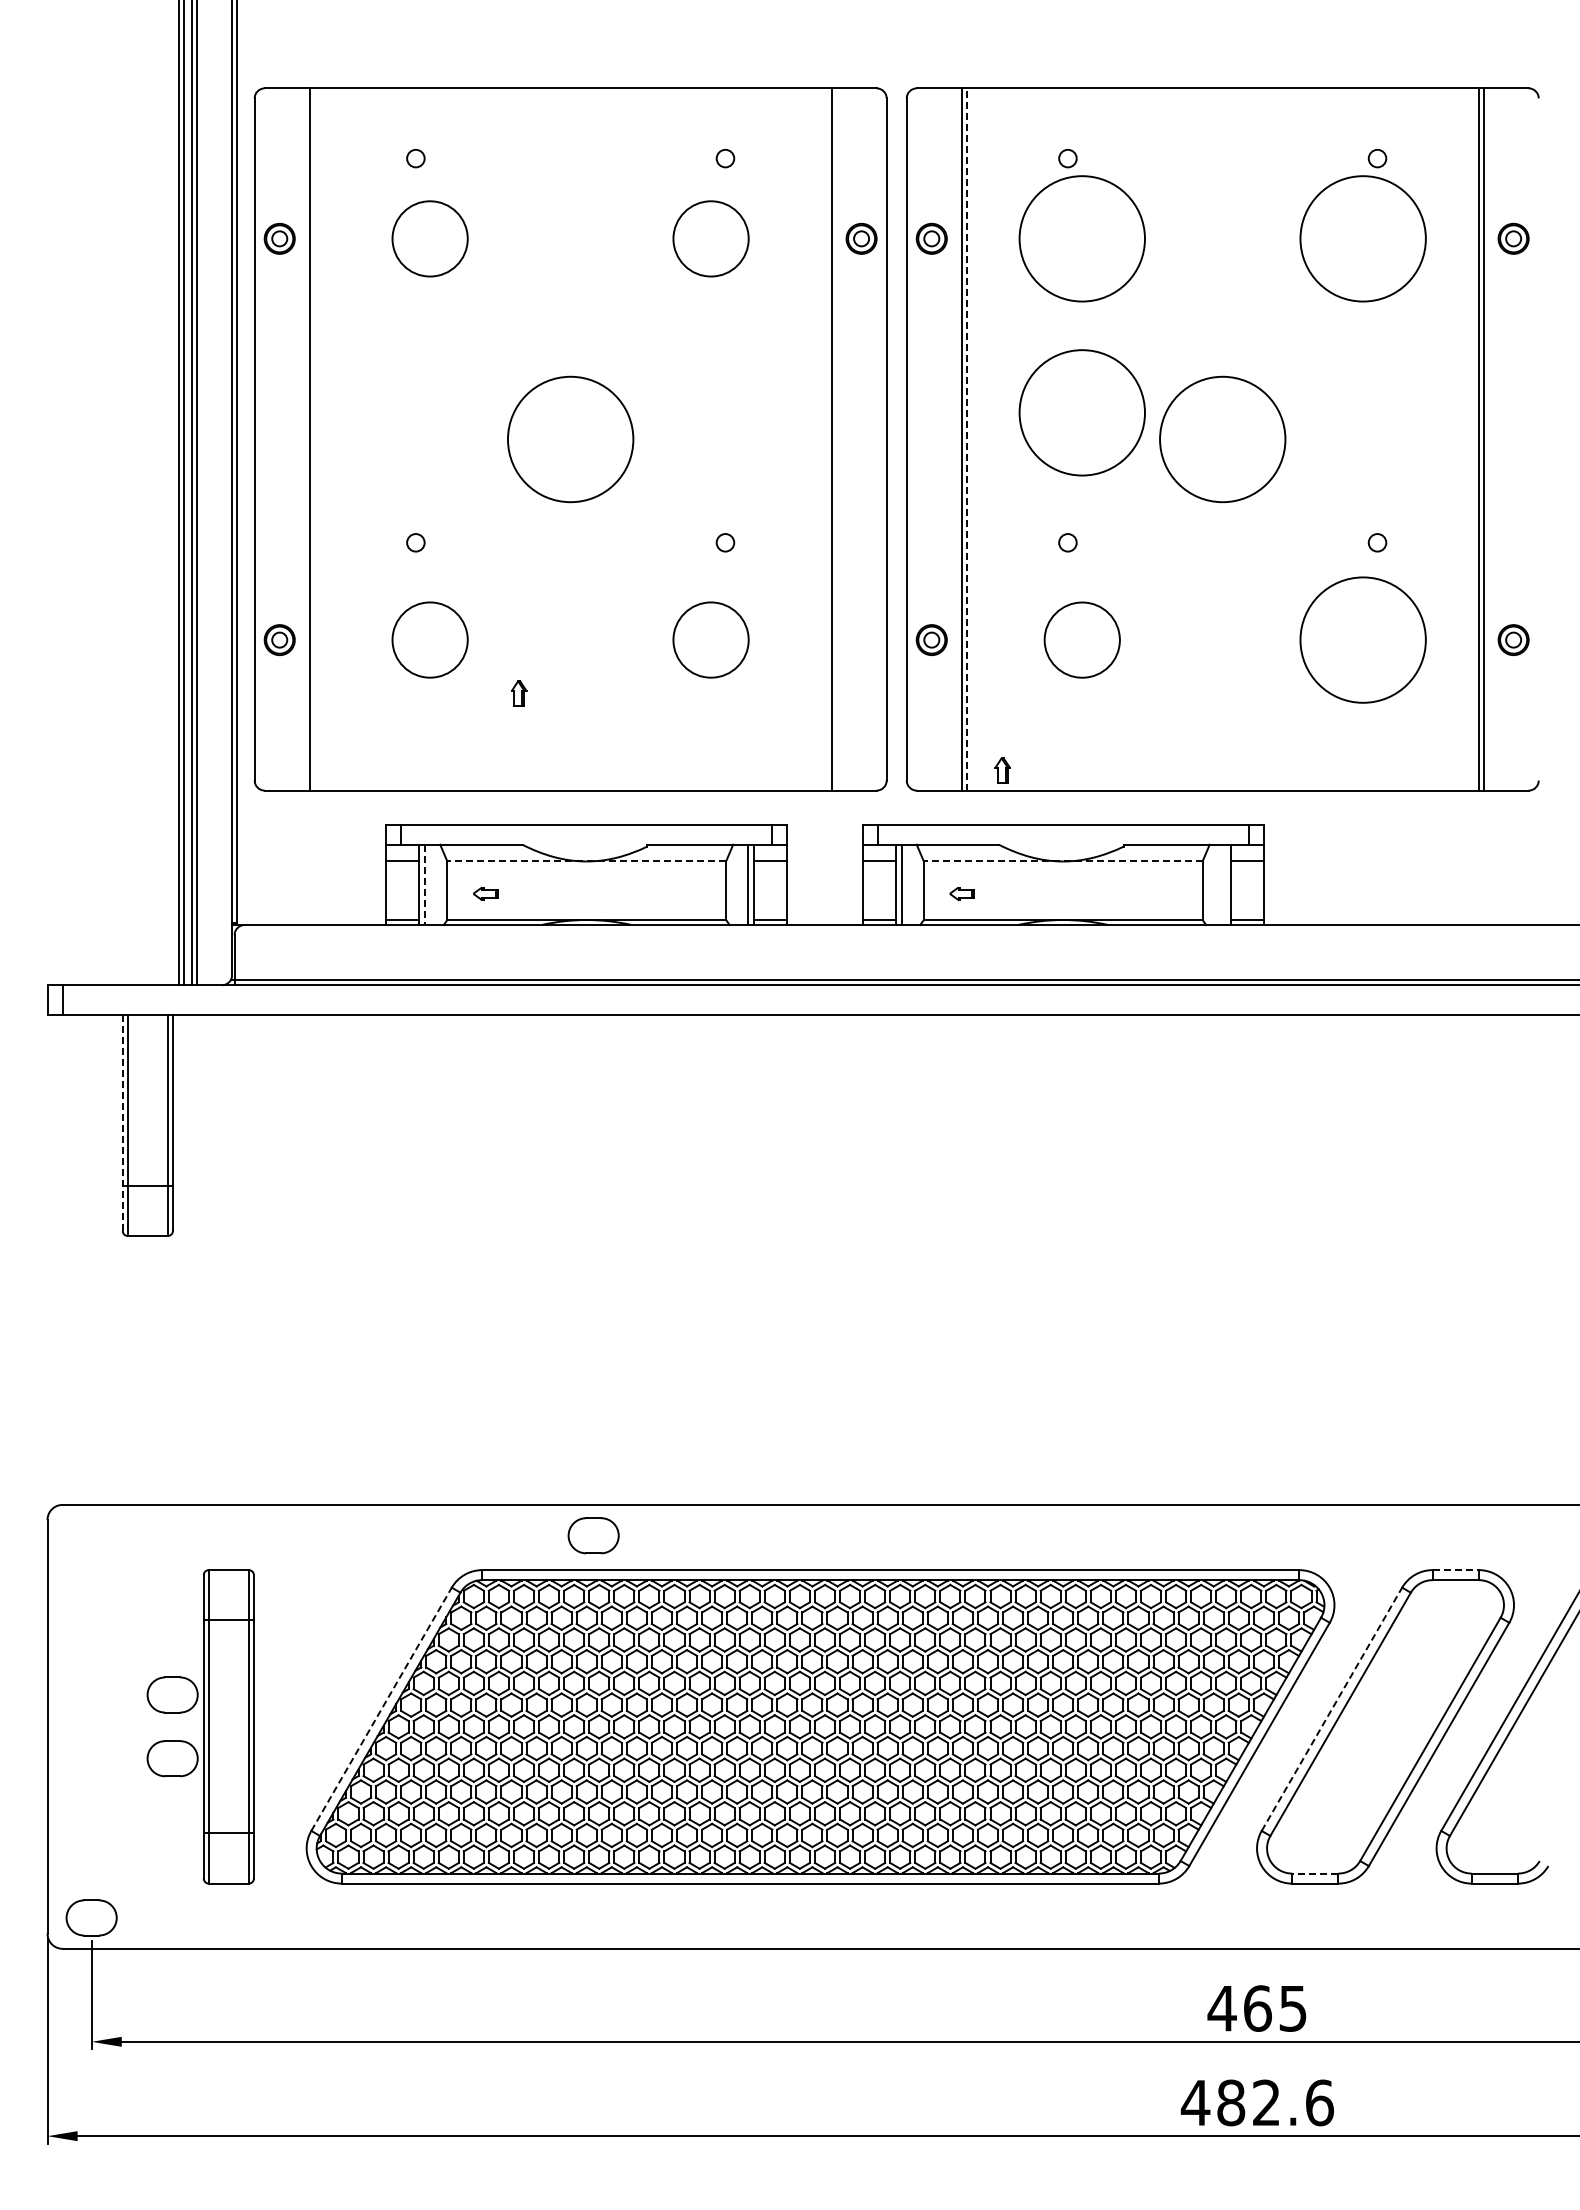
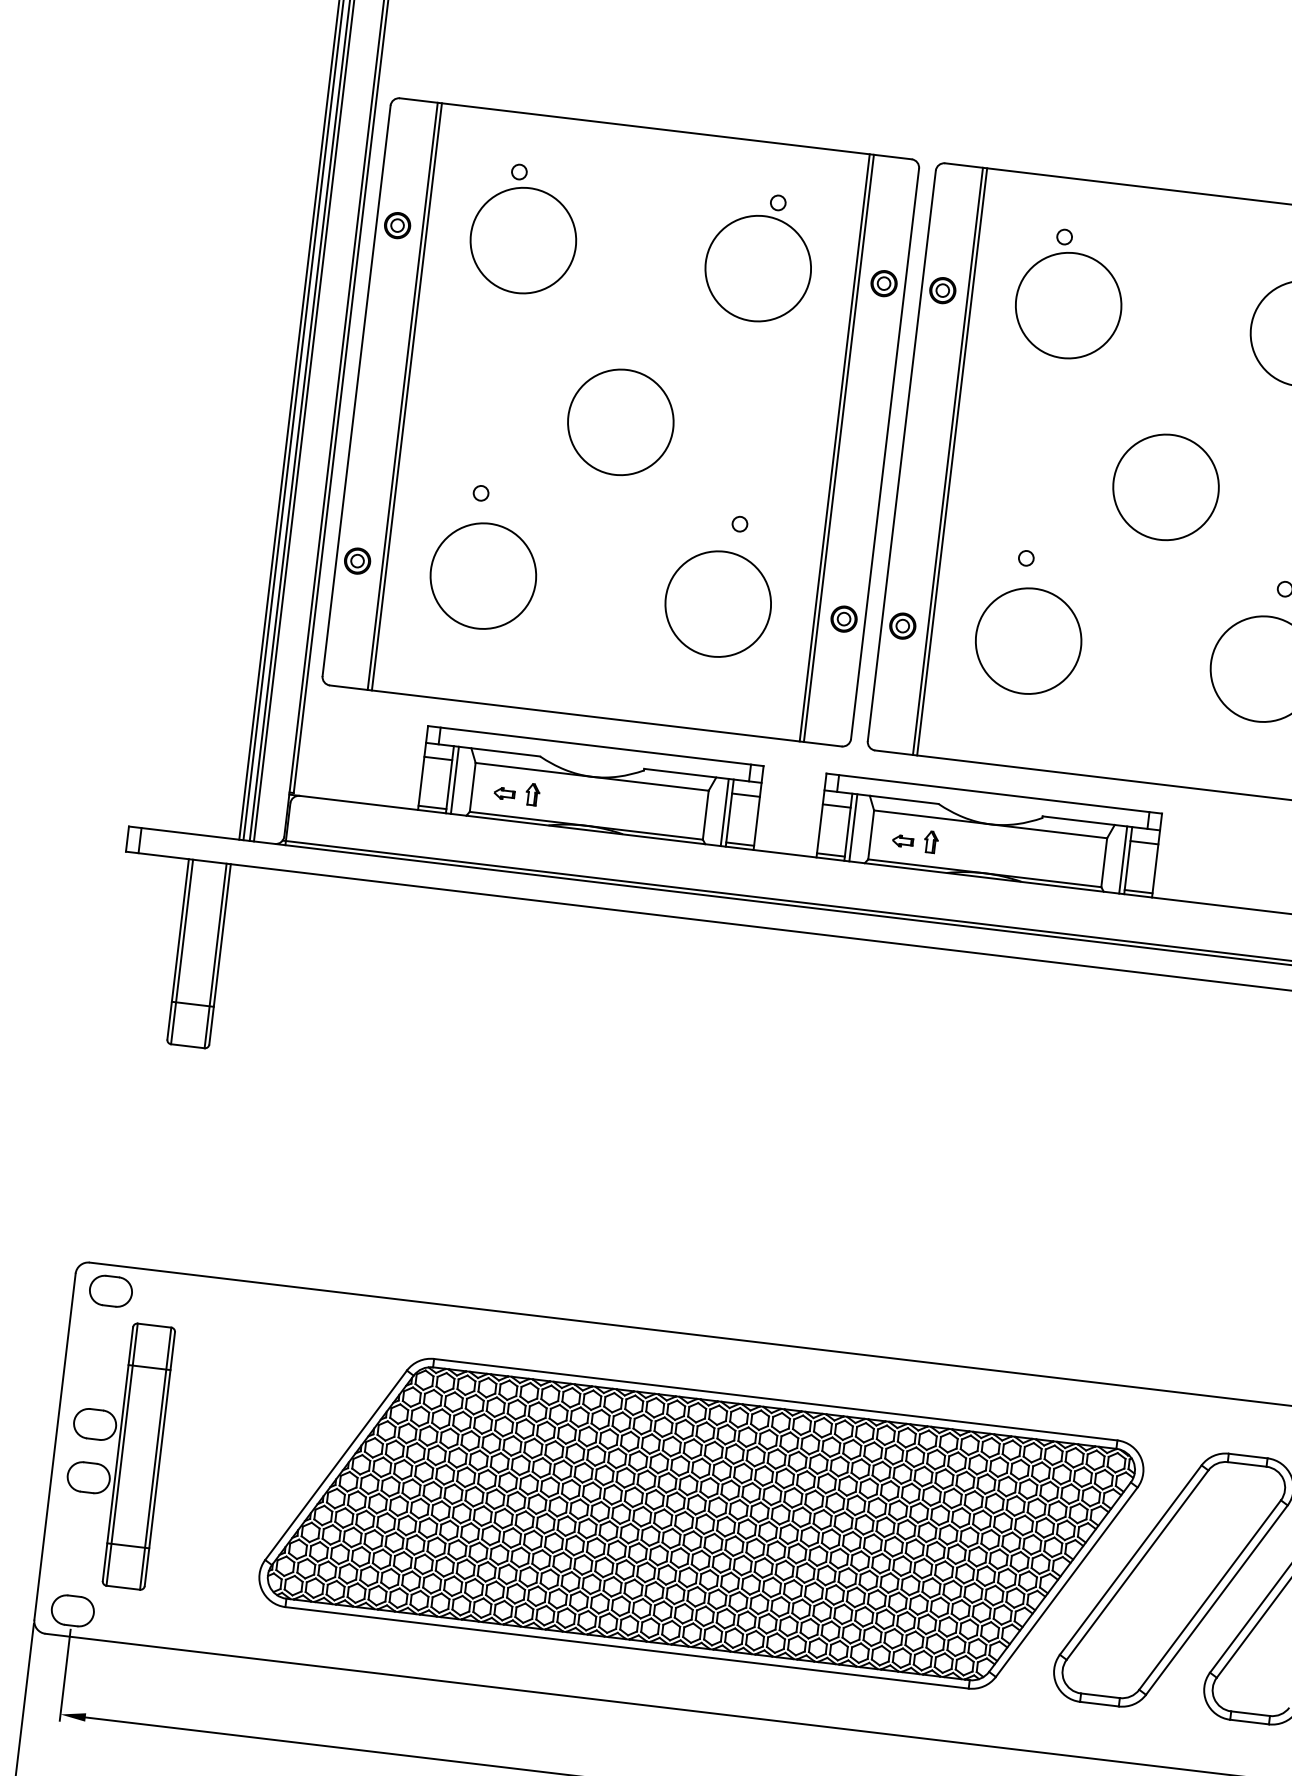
circle: (429, 238) -> (522, 240), size x1.67
circle: (710, 238) -> (757, 268), size x1.67
circle: (1081, 412) -> (1050, 450), removed
line: (314, 439) -> (406, 396), added
line: (826, 439) -> (834, 447), added
line: (966, 439) -> (951, 461), dashed -> solid
circle: (429, 639) -> (482, 575), size x1.67
circle: (710, 639) -> (717, 603), size x1.67
circle: (1081, 639) -> (1028, 640), size x1.67
part: (861, 640) -> (843, 619), added
part: (519, 693) -> (533, 794), moved
part: (1002, 770) -> (931, 841), moved
line: (586, 861) -> (591, 776), dashed -> solid
line: (1062, 861) -> (990, 824), dashed -> solid
line: (1224, 884) -> (1123, 859), added
line: (425, 885) -> (454, 780), dashed -> solid
line: (122, 1123) -> (177, 949), dashed -> solid
part: (593, 1535) -> (110, 1291), moved
line: (1456, 1570) -> (1248, 1456), dashed -> solid
line: (381, 1708) -> (336, 1464), dashed -> solid
line: (1332, 1708) -> (1131, 1559), dashed -> solid
part: (200, 1726) -> (115, 1453), moved
line: (1314, 1873) -> (1099, 1695), dashed -> solid

